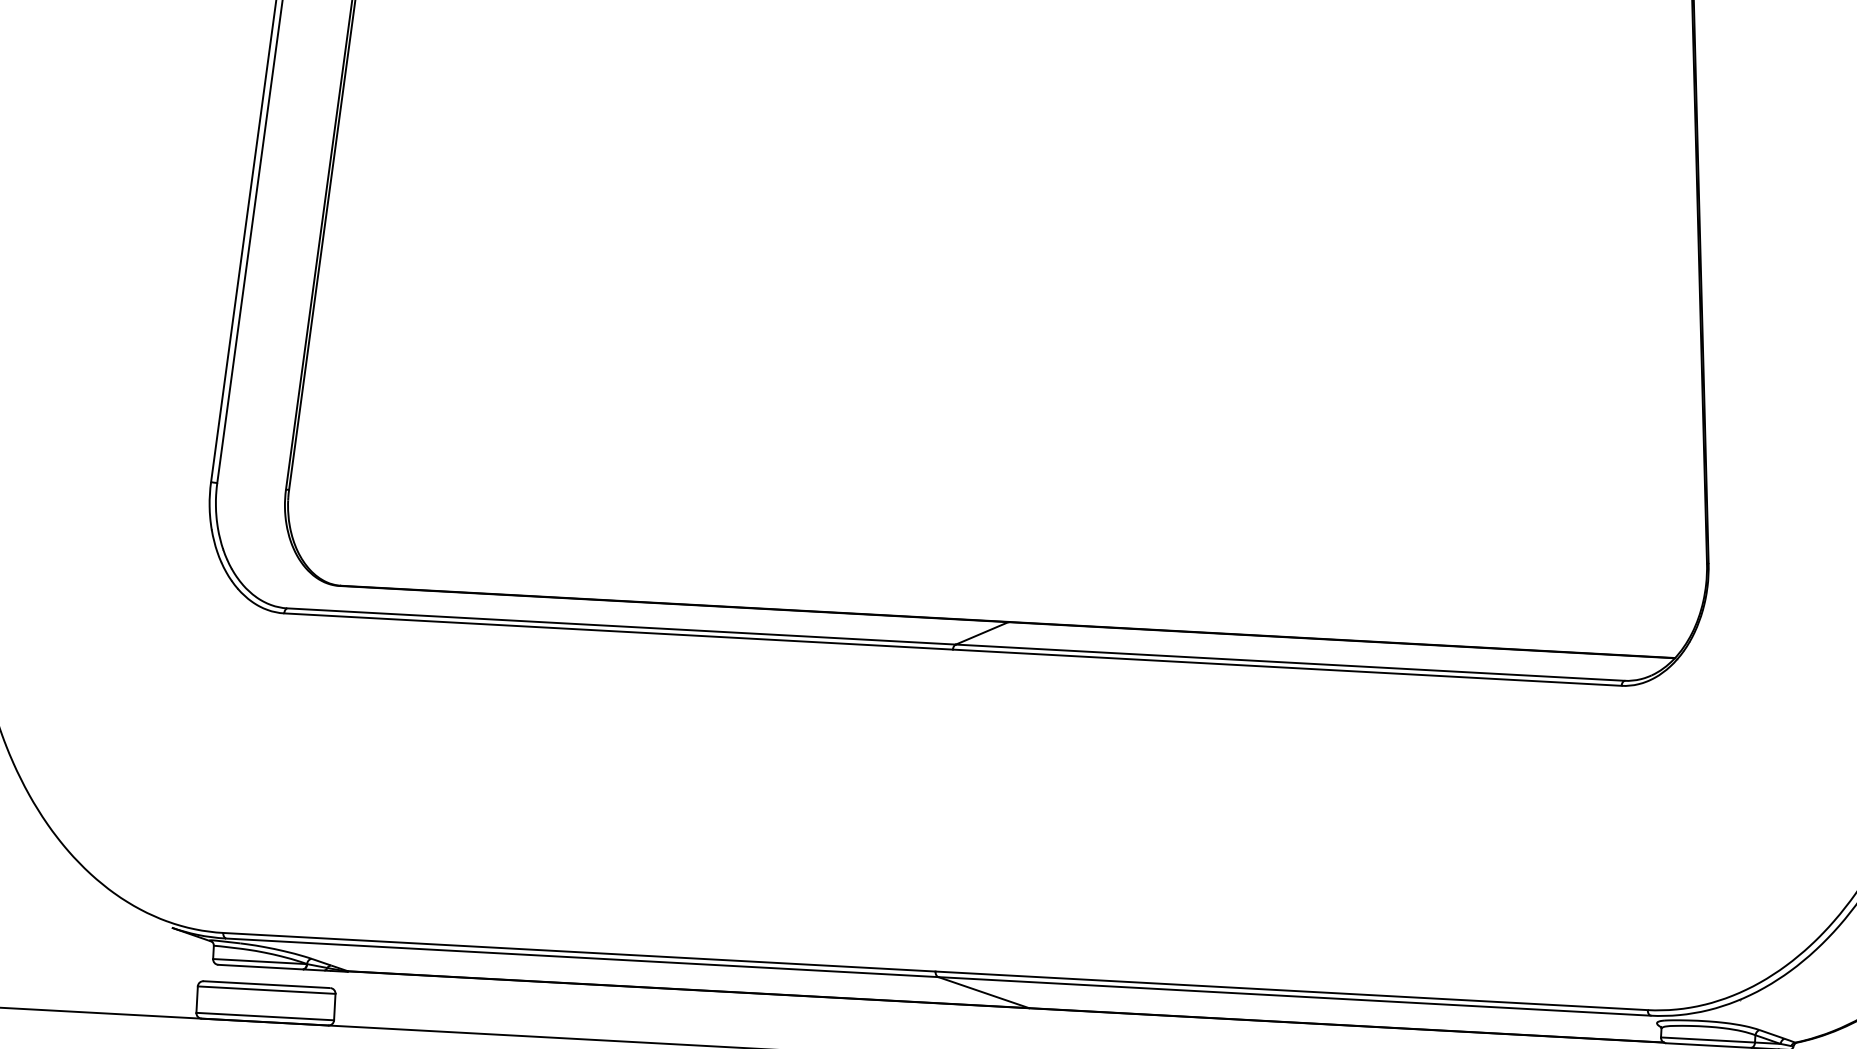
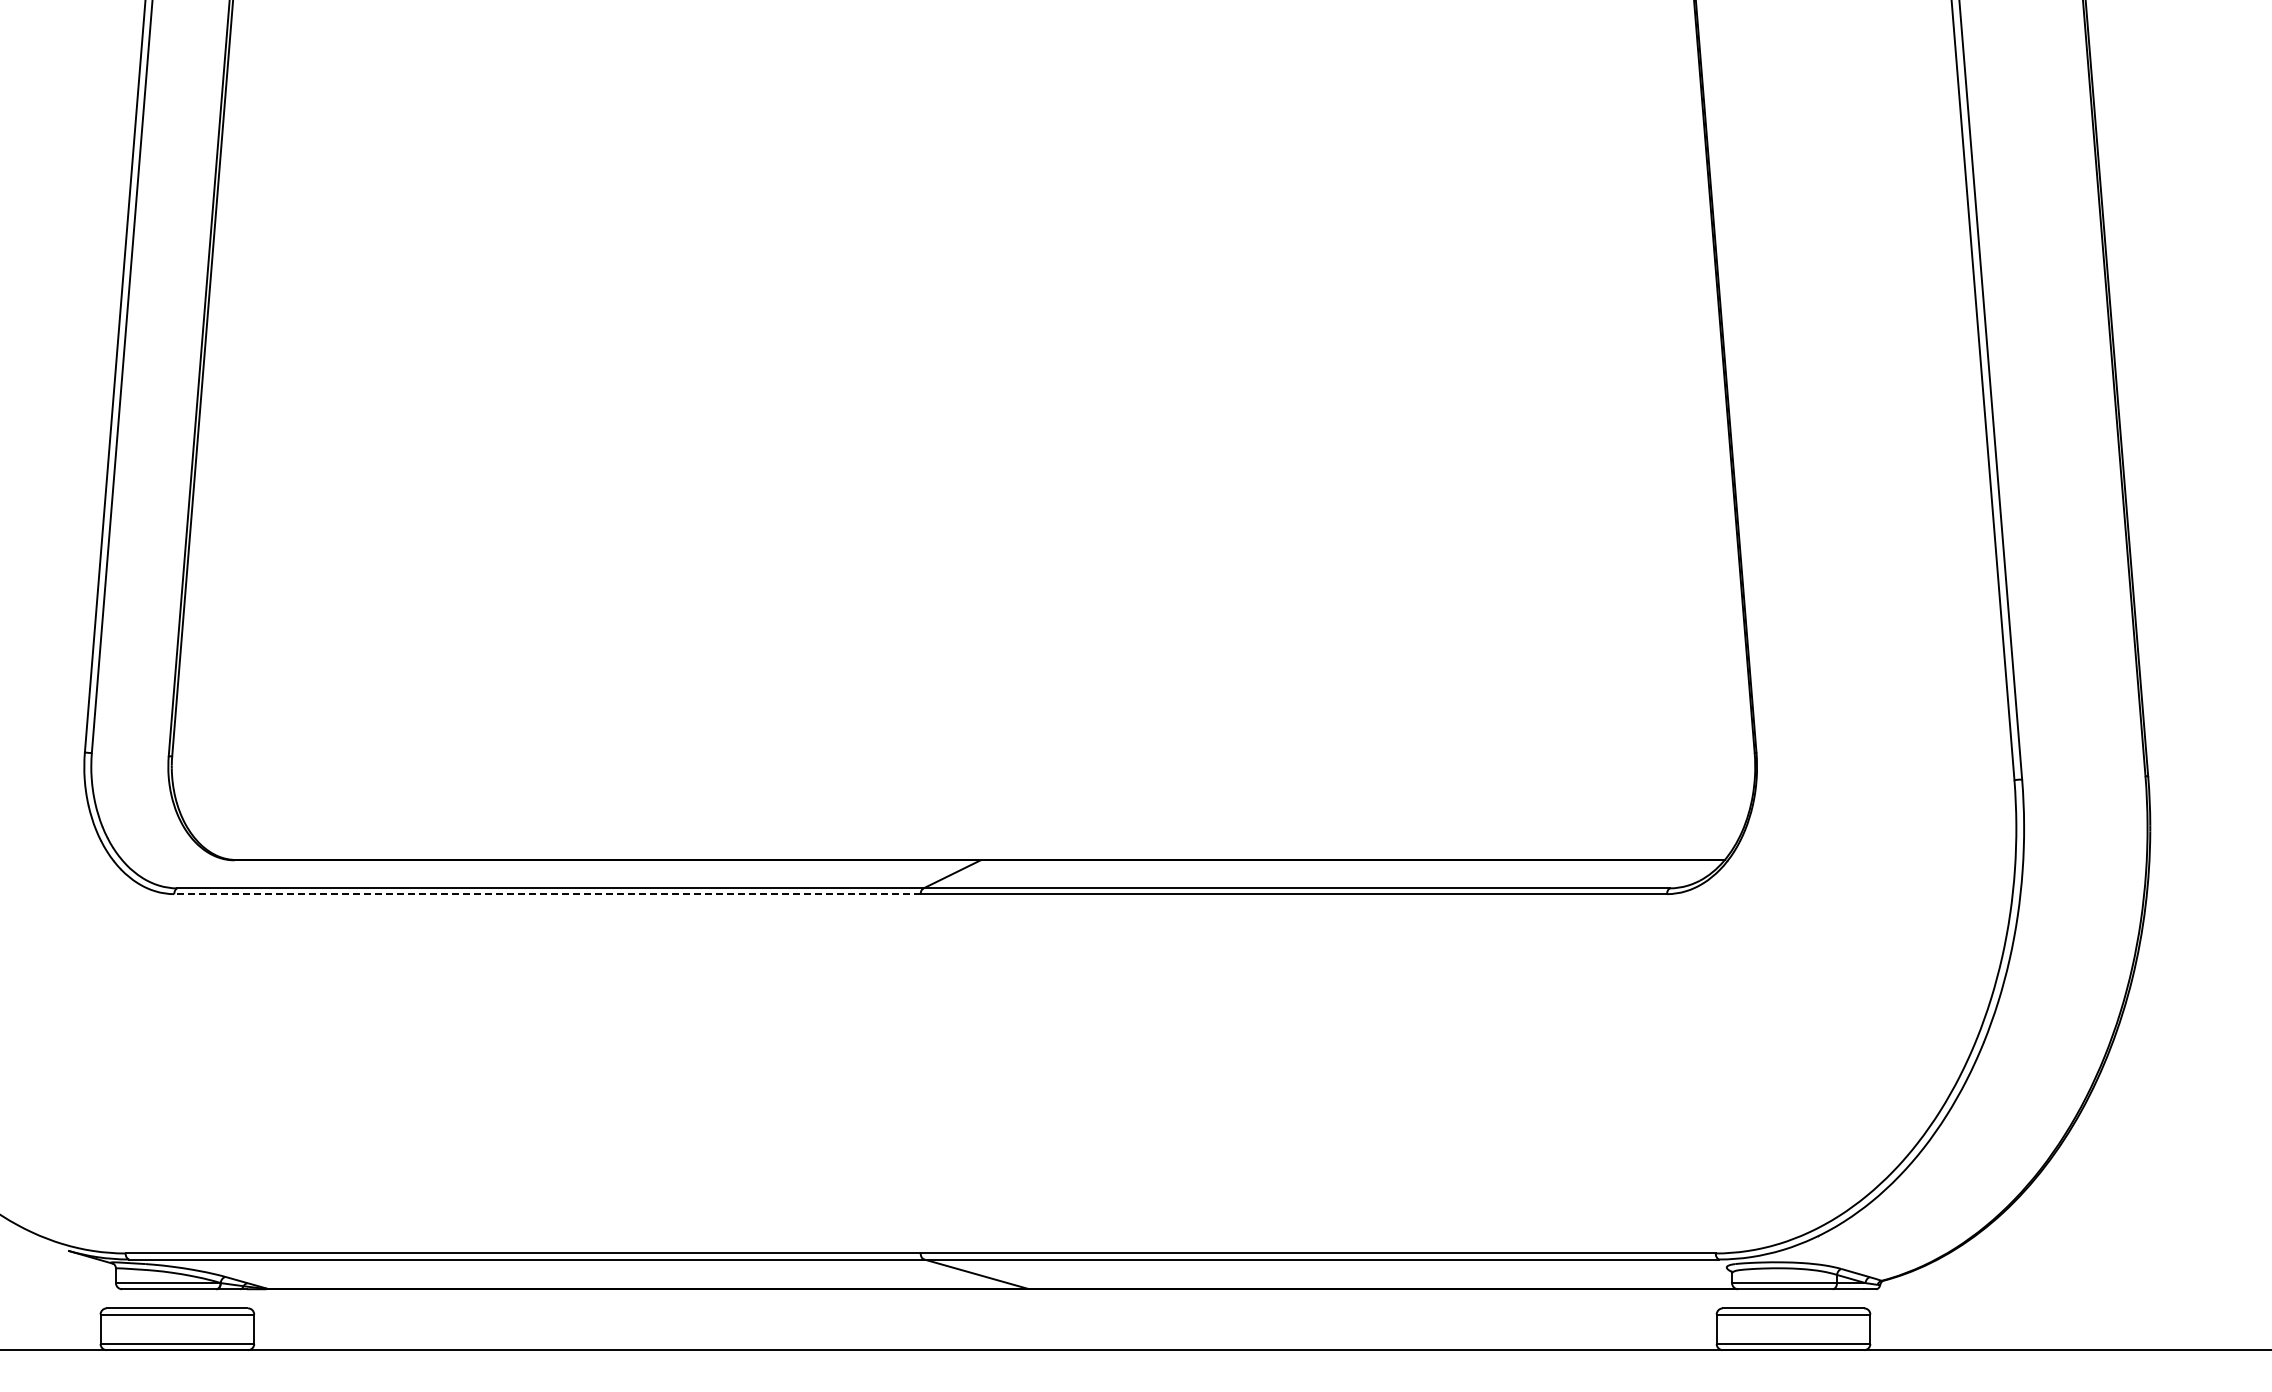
line: (618, 631) -> (547, 894), solid -> dashed

